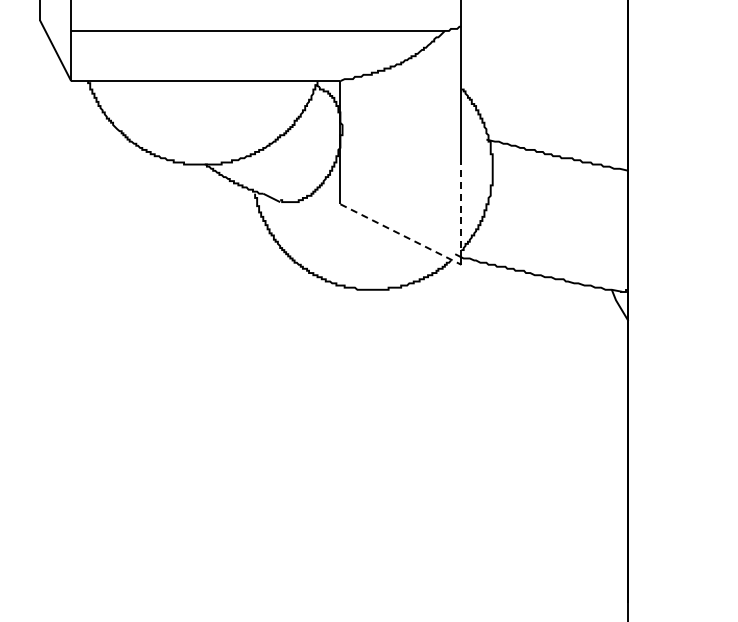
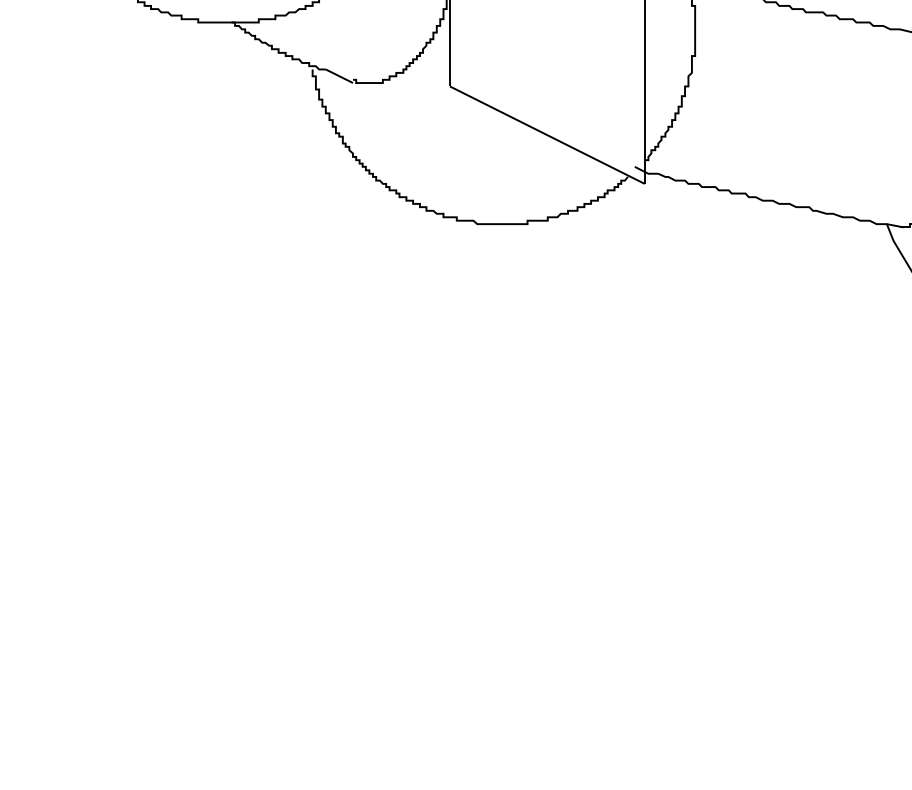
line: (461, 204) -> (644, 86), dashed -> solid
line: (400, 234) -> (546, 135), dashed -> solid

